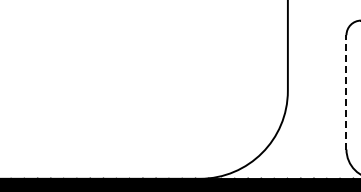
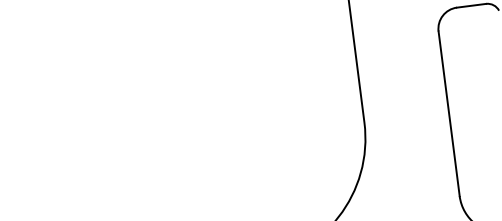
line: (346, 91) -> (449, 112), dashed -> solid

